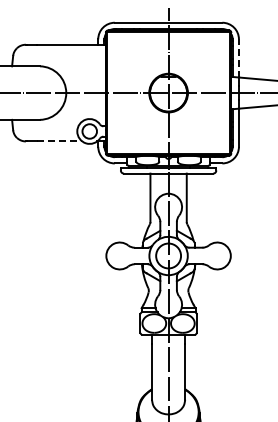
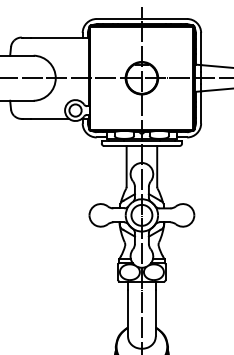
line: (238, 57) -> (200, 48), dashed -> solid
line: (59, 141) -> (50, 118), dashed -> solid

